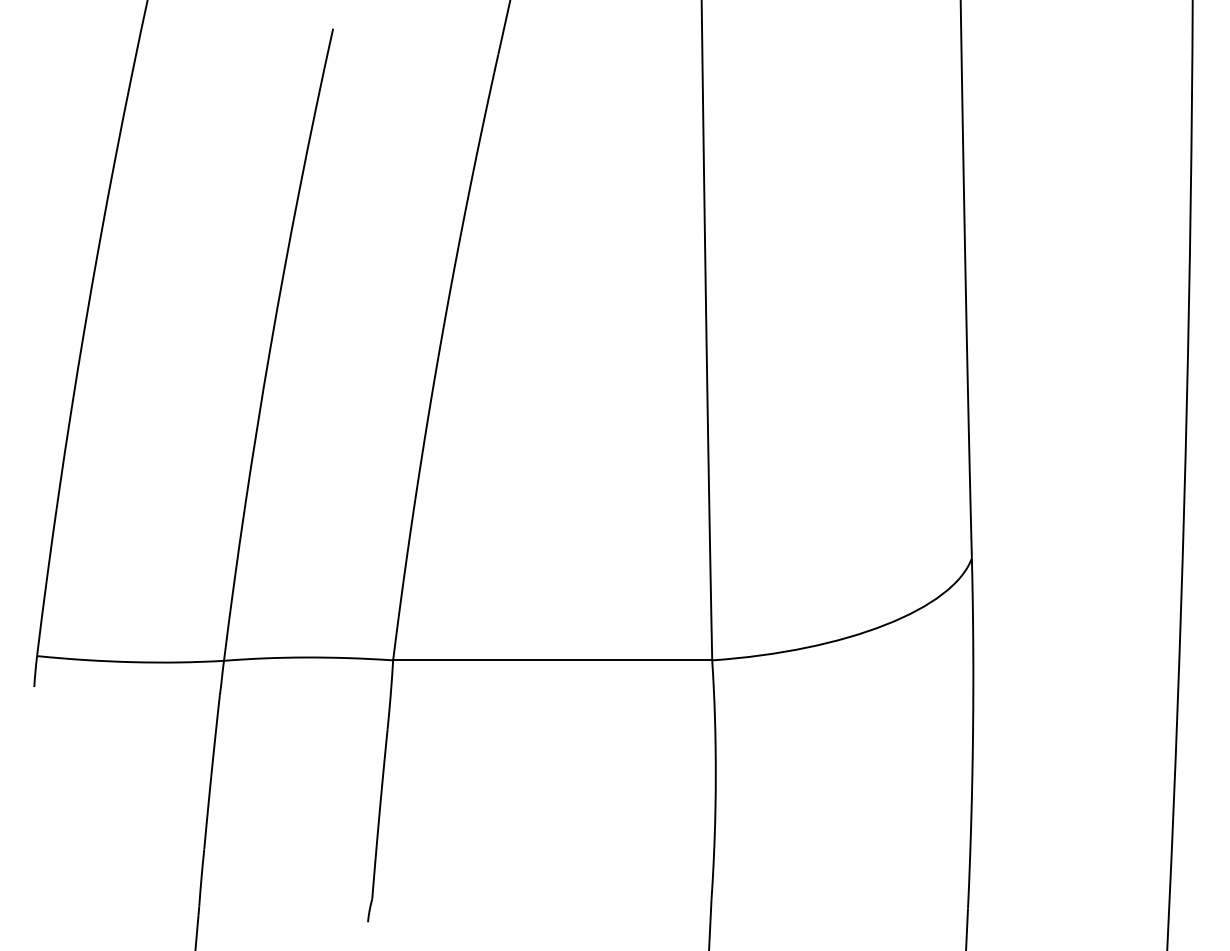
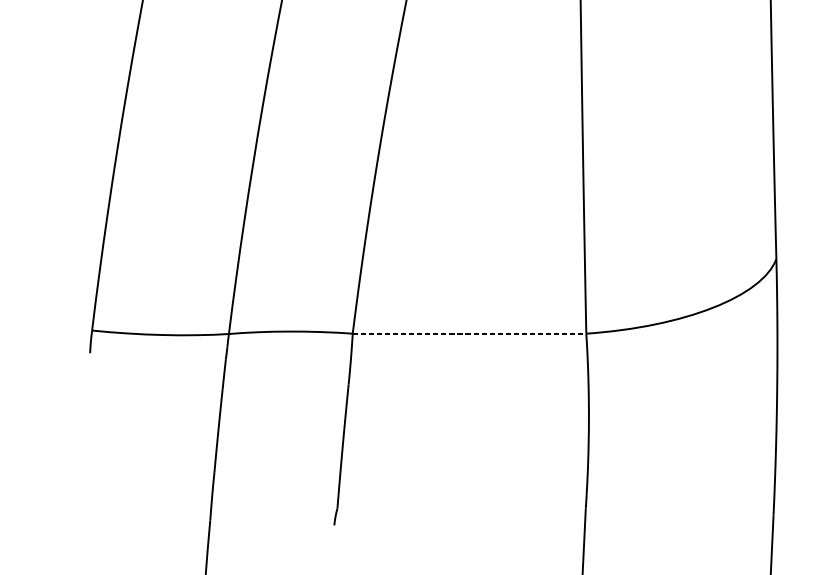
line: (552, 660) -> (469, 333), solid -> dashed

